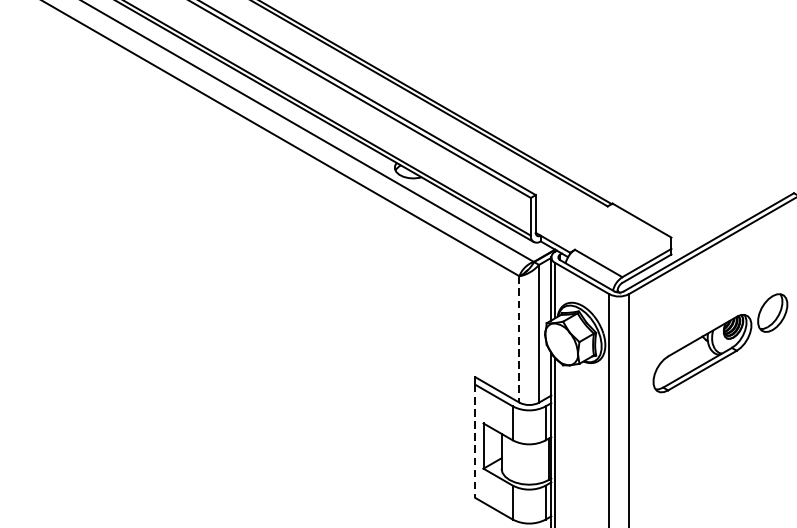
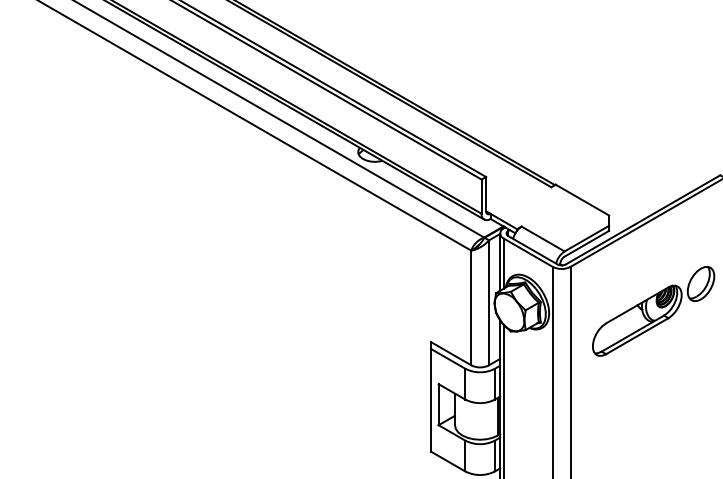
line: (519, 340) -> (471, 308), dashed -> solid
line: (475, 441) -> (431, 400), dashed -> solid

